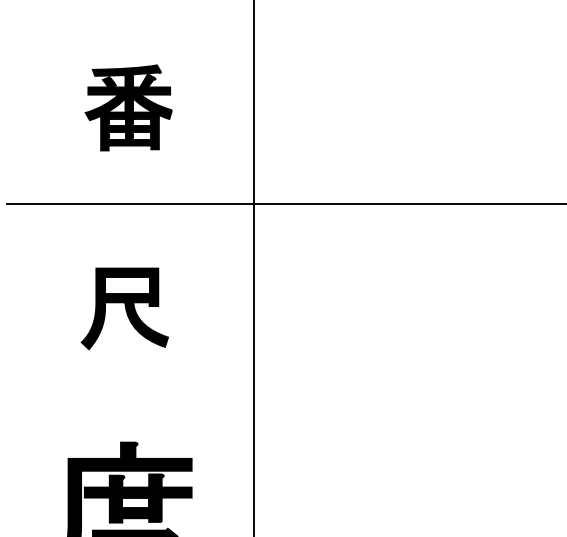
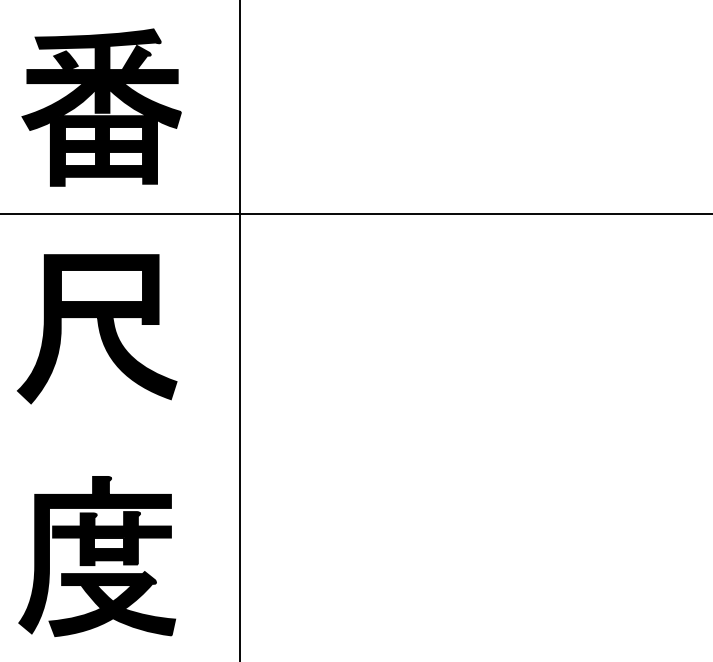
part: (128, 107) -> (101, 107), size x1.67
part: (125, 309) -> (97, 329), size x1.67

